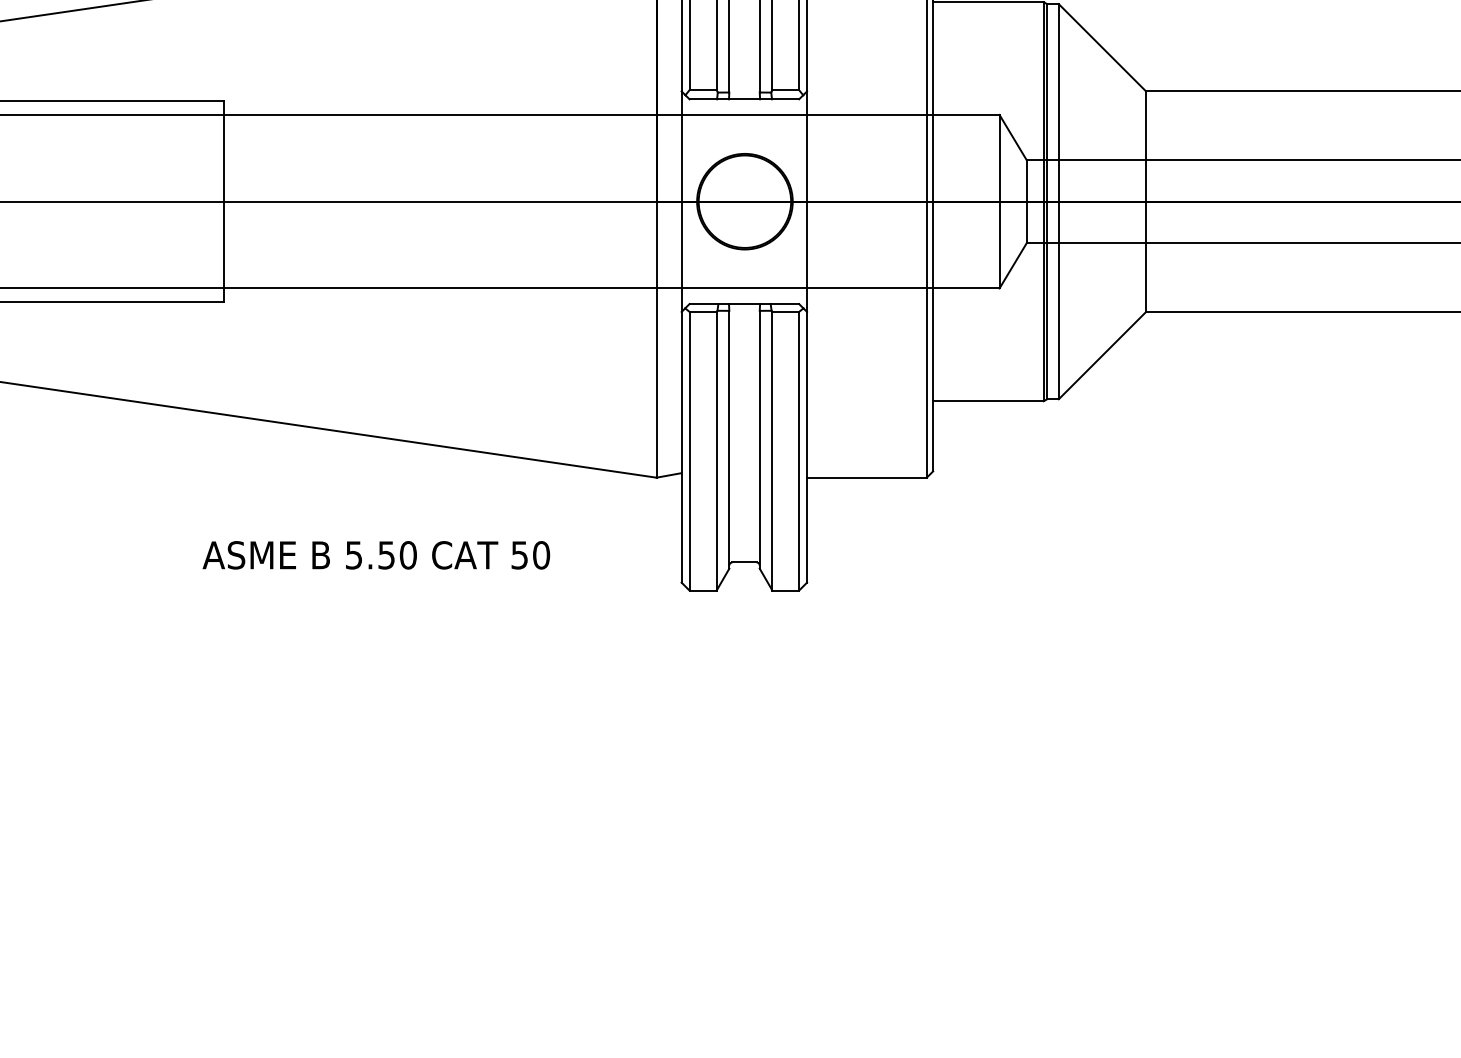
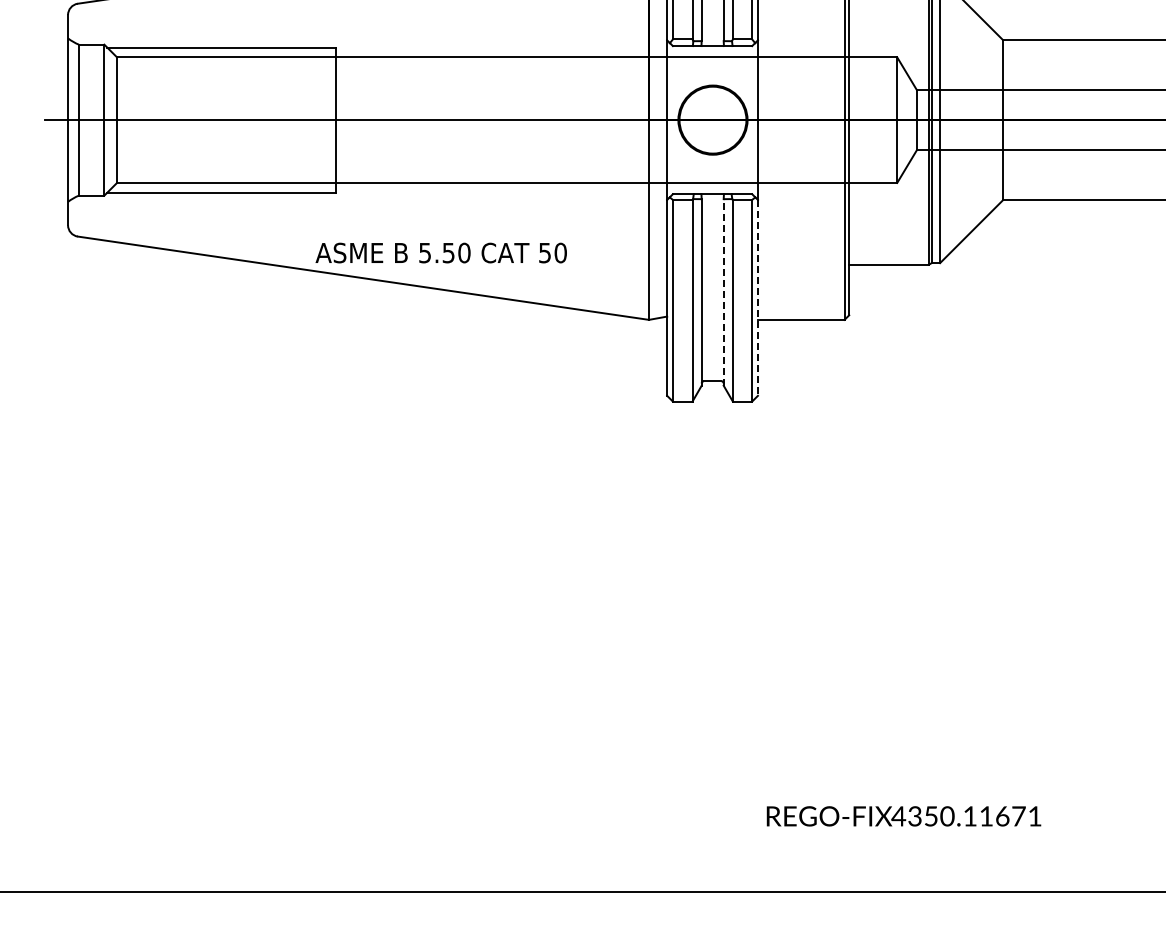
line: (759, 438) -> (723, 291), solid -> dashed
line: (806, 446) -> (757, 297), solid -> dashed
text: (375, 554) -> (440, 252), moved

